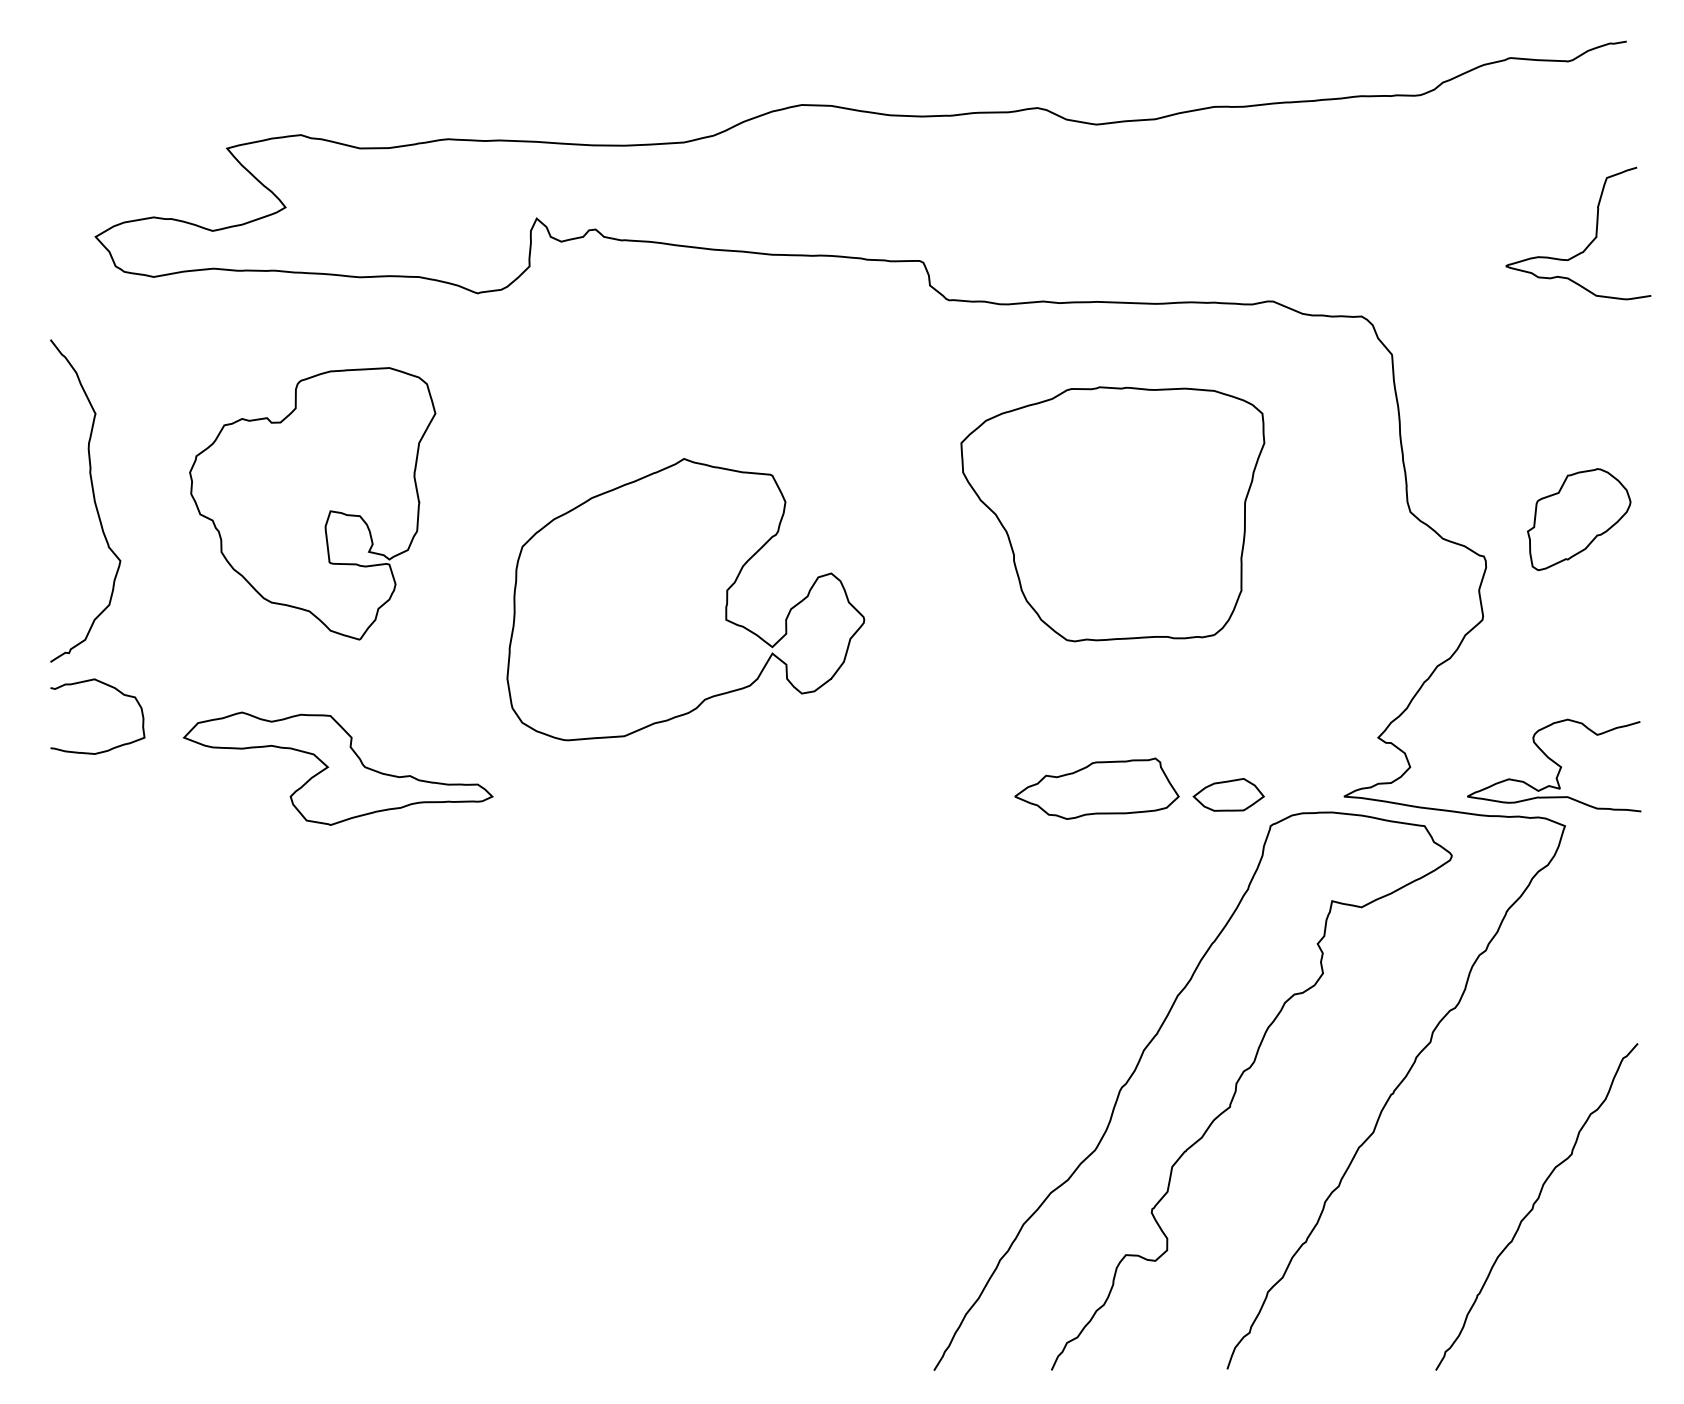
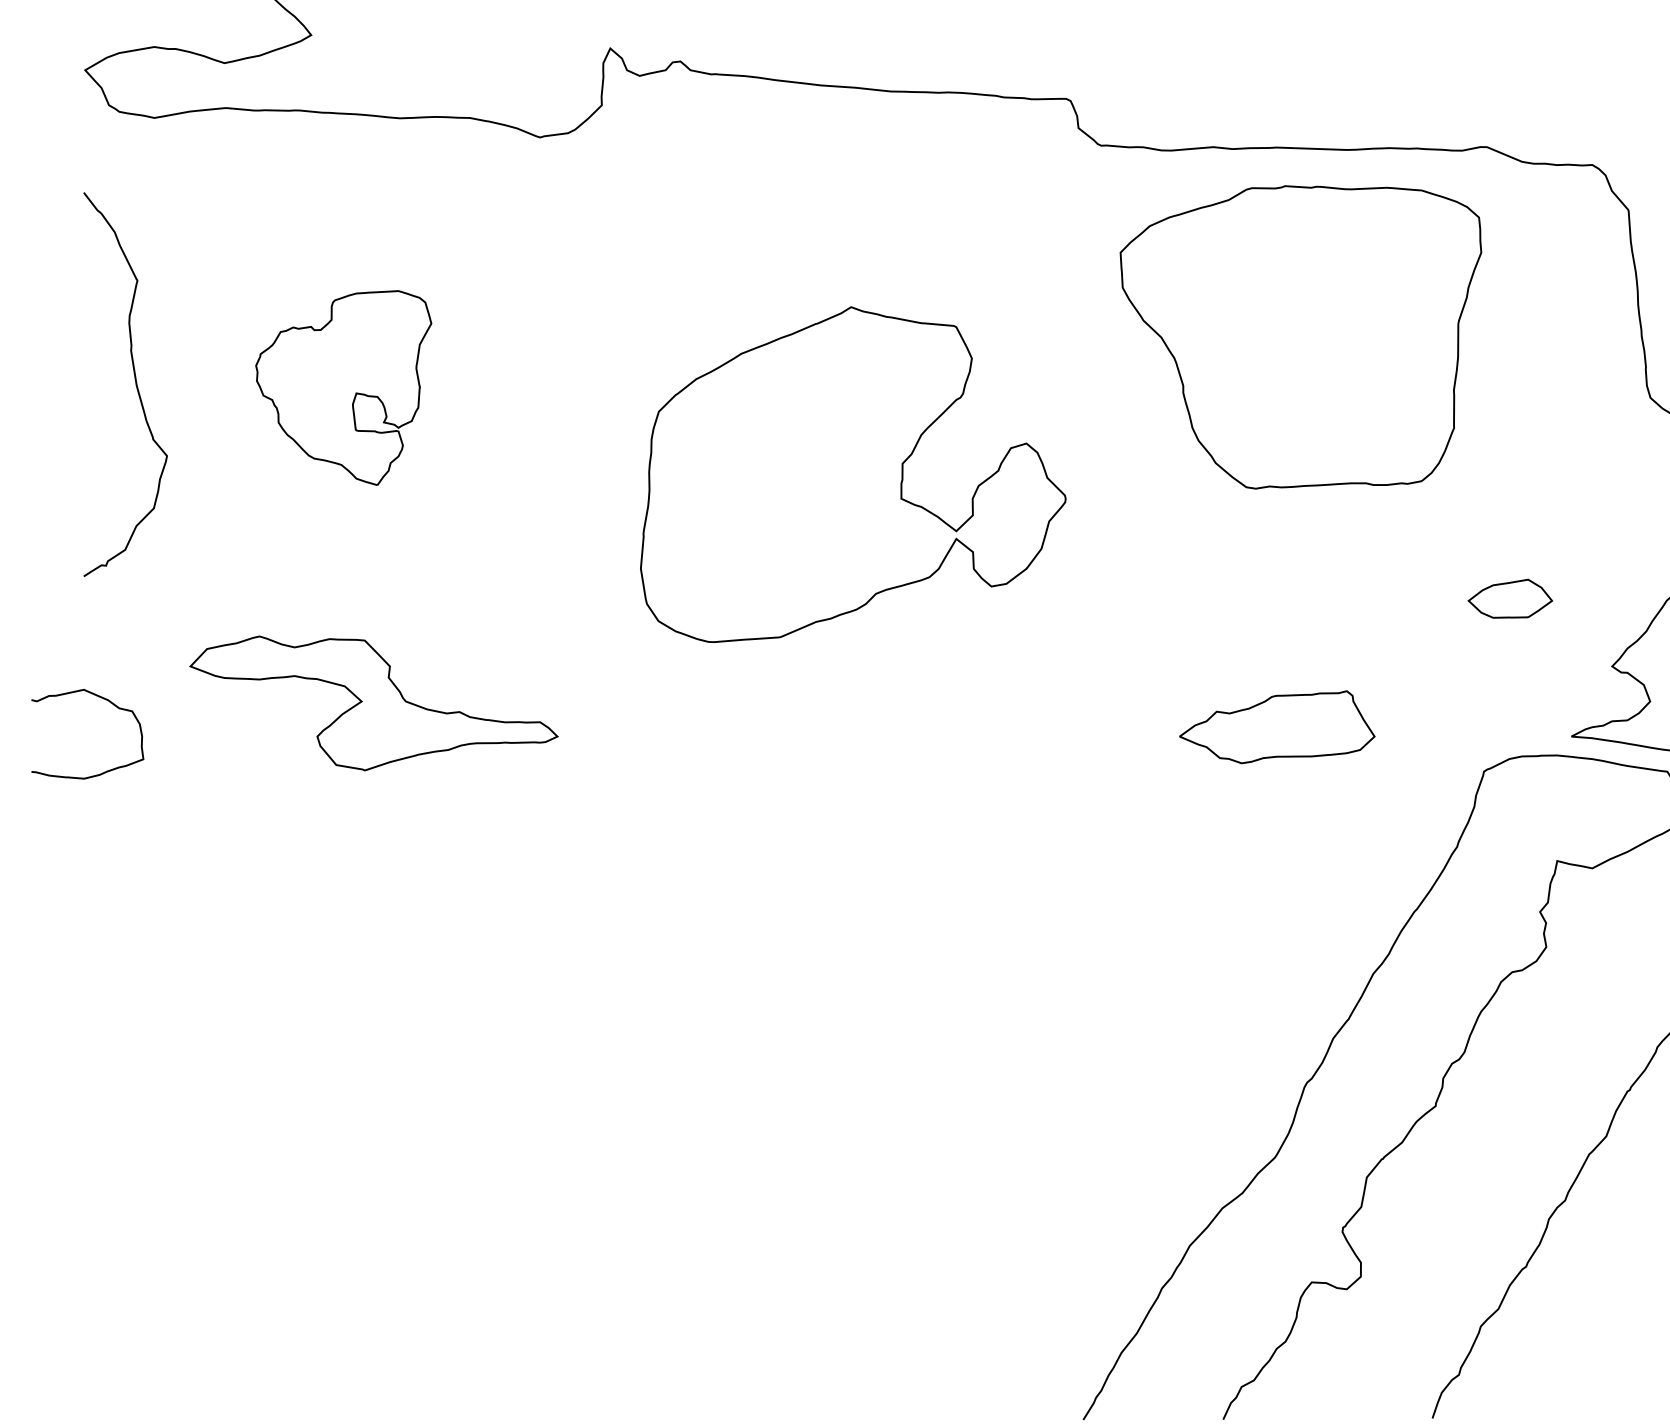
curve: (93, 500) -> (135, 384), moved
part: (312, 503) -> (343, 387), size x0.6
part: (1112, 514) -> (1300, 337), moved
part: (685, 599) -> (852, 474), moved
curve: (110, 687) -> (102, 699), moved
part: (1228, 794) -> (1510, 598), moved

